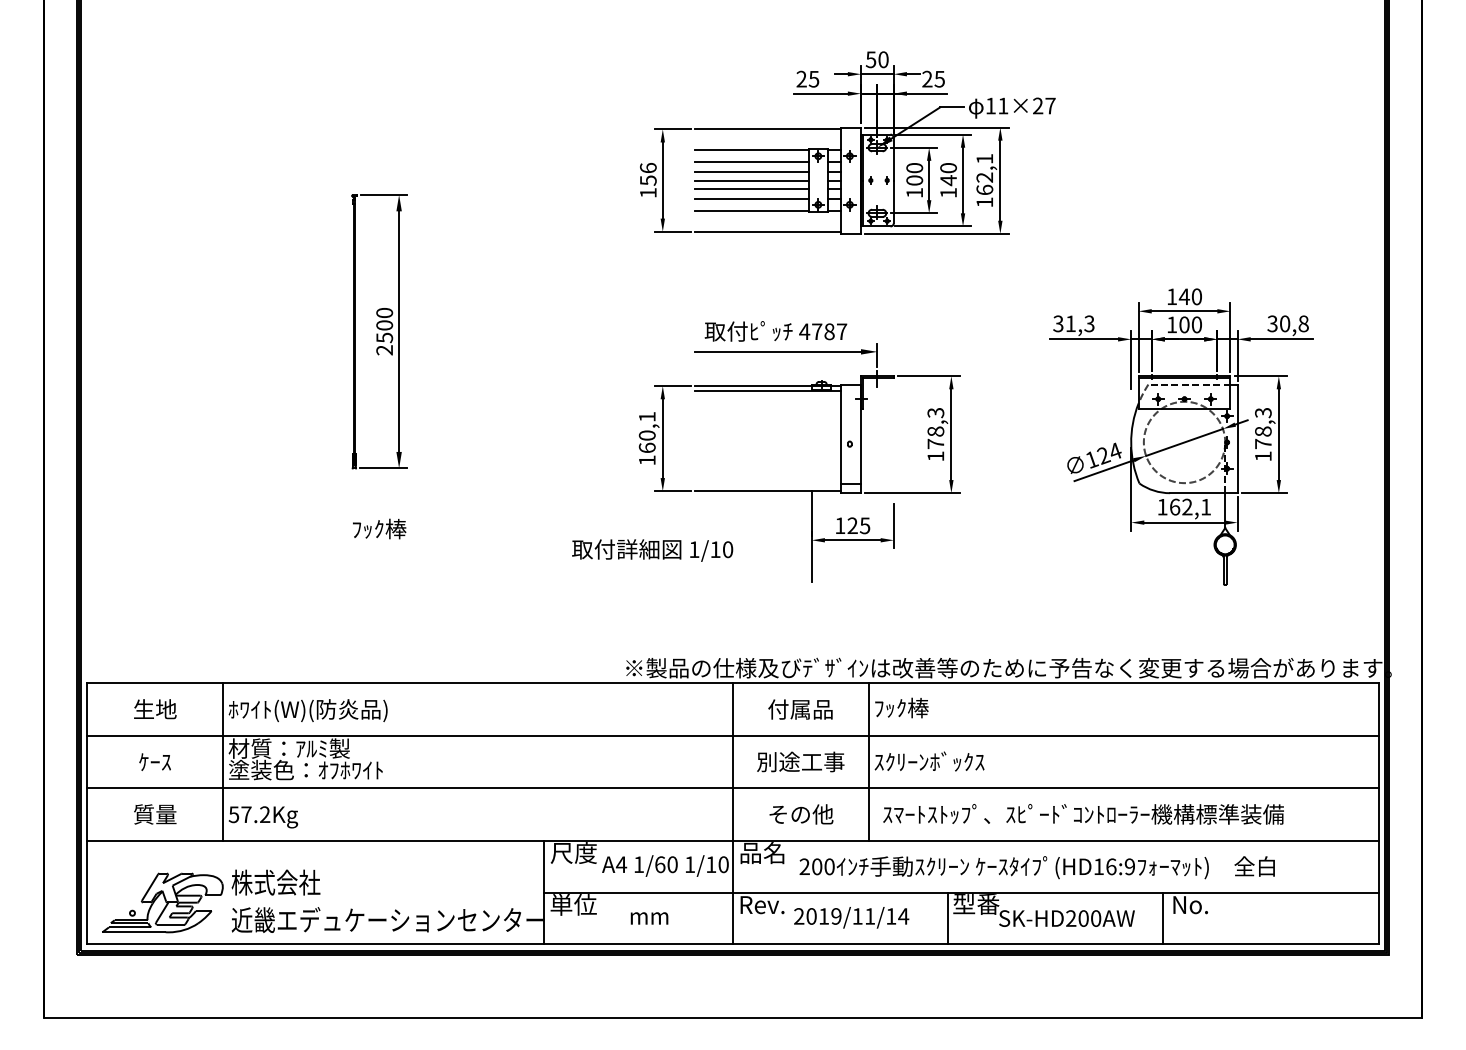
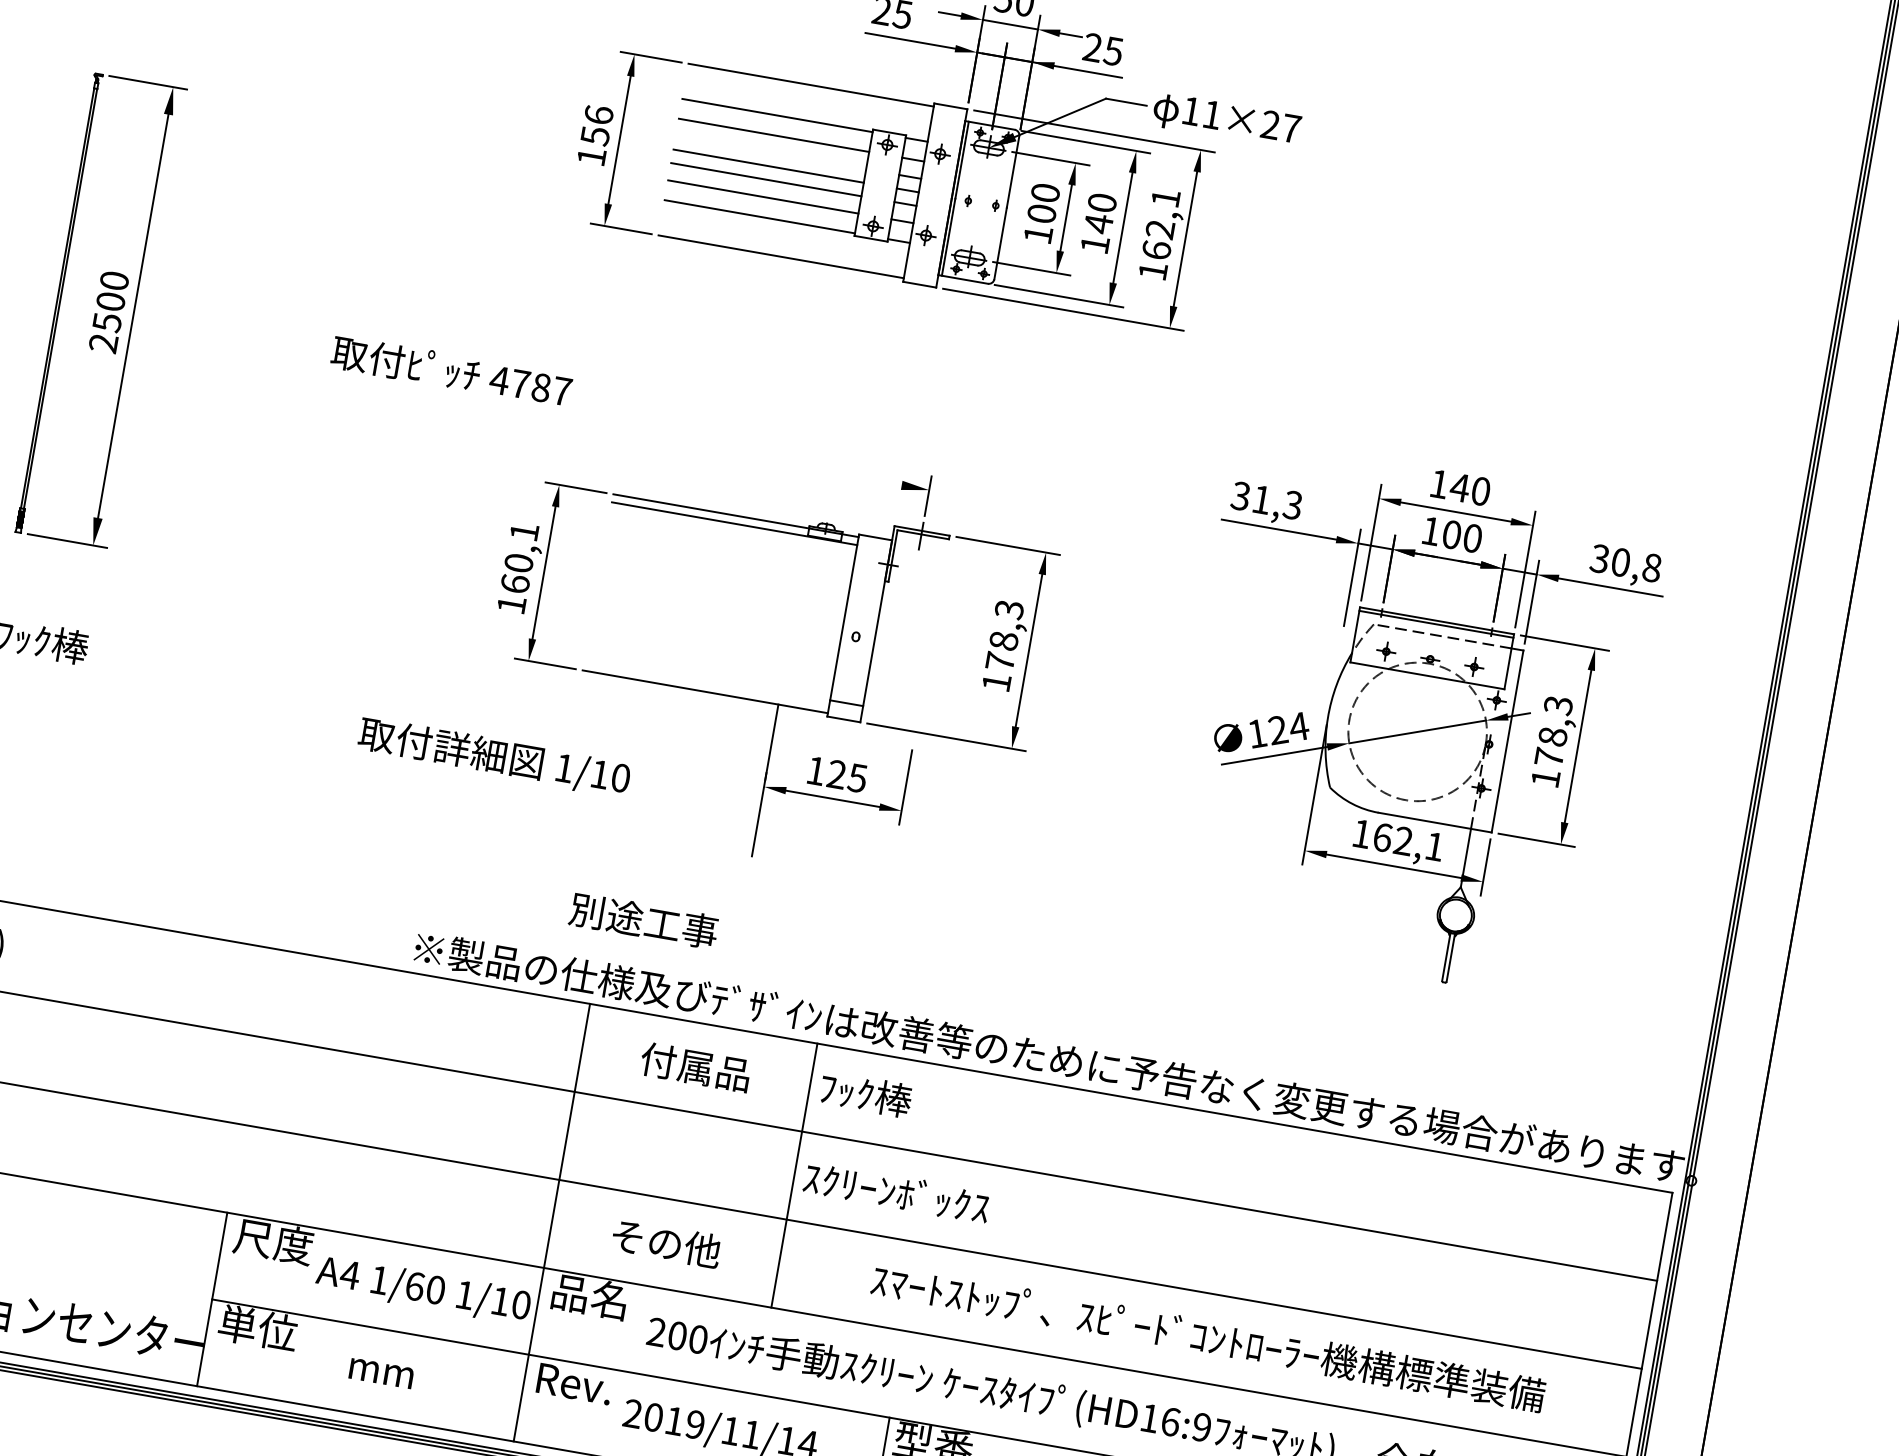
line: (751, 172) -> (770, 152), removed
text: (775, 331) -> (450, 371), moved
line: (778, 351) -> (763, 460), removed
text: (800, 761) -> (643, 919), moved
text: (1083, 814) -> (1208, 1338), moved

